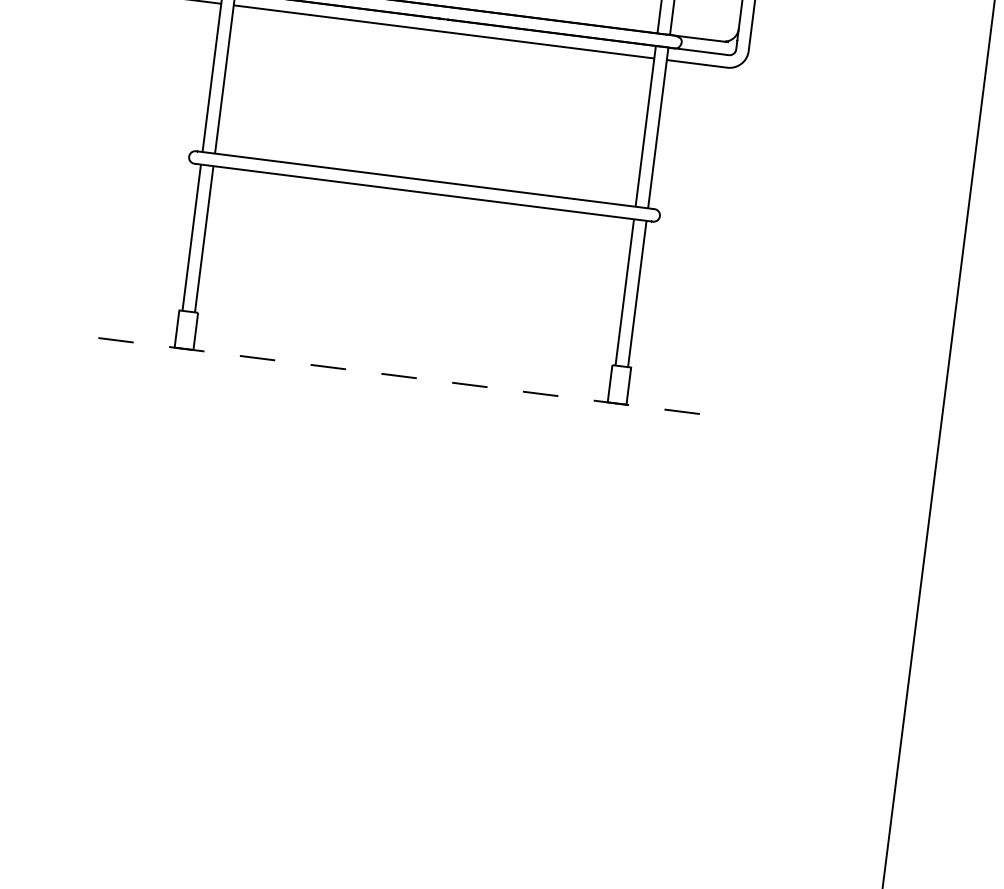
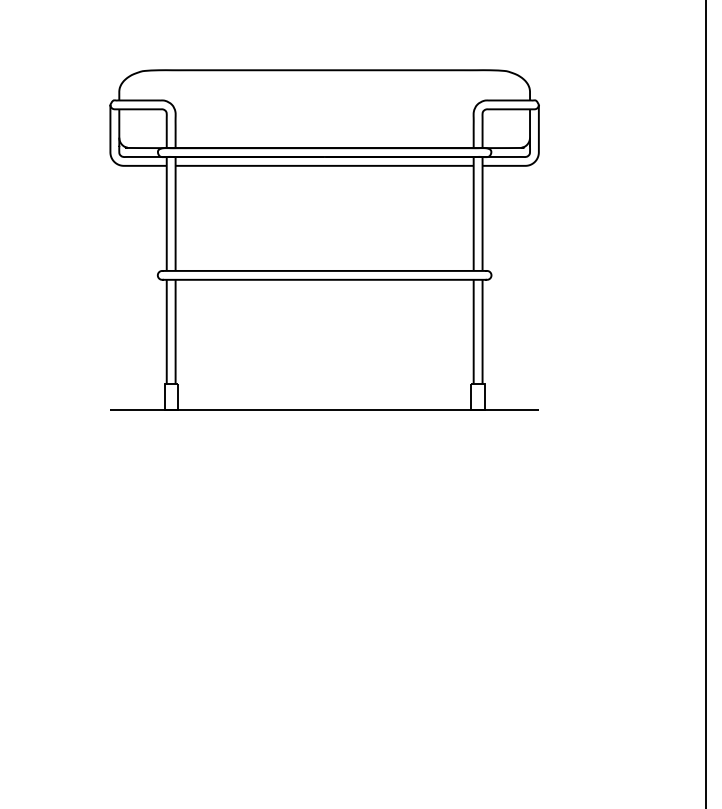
line: (401, 375) -> (325, 409), dashed -> solid

